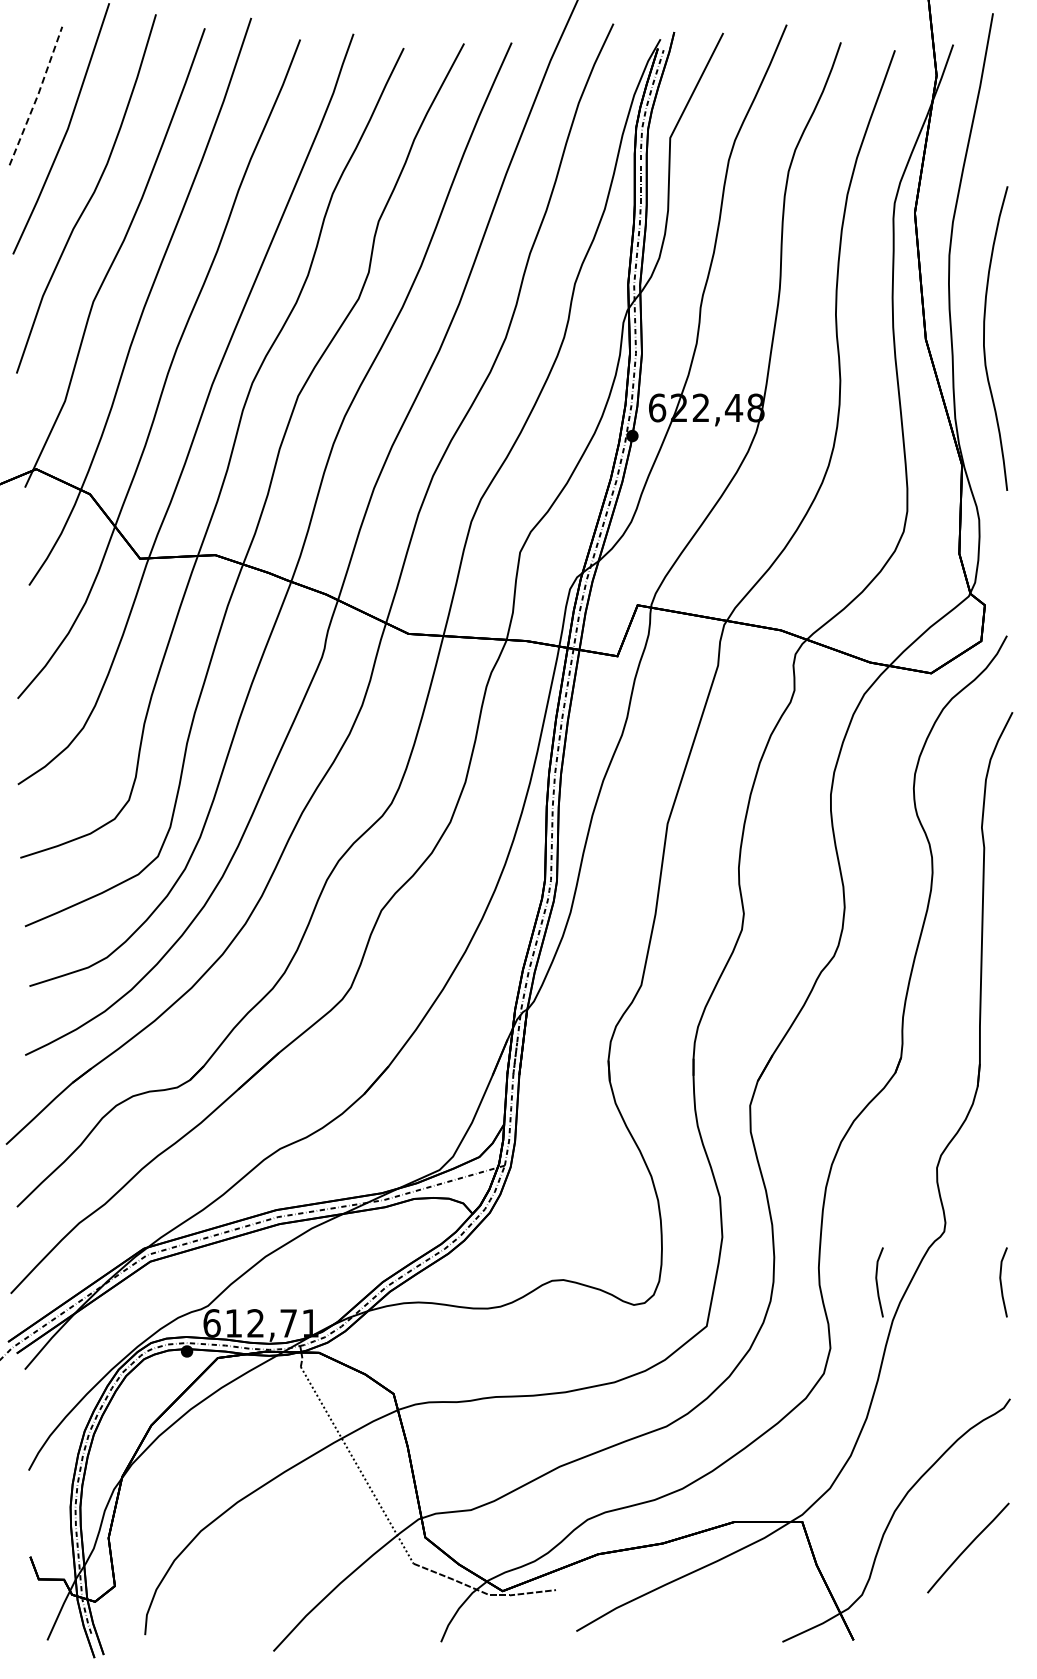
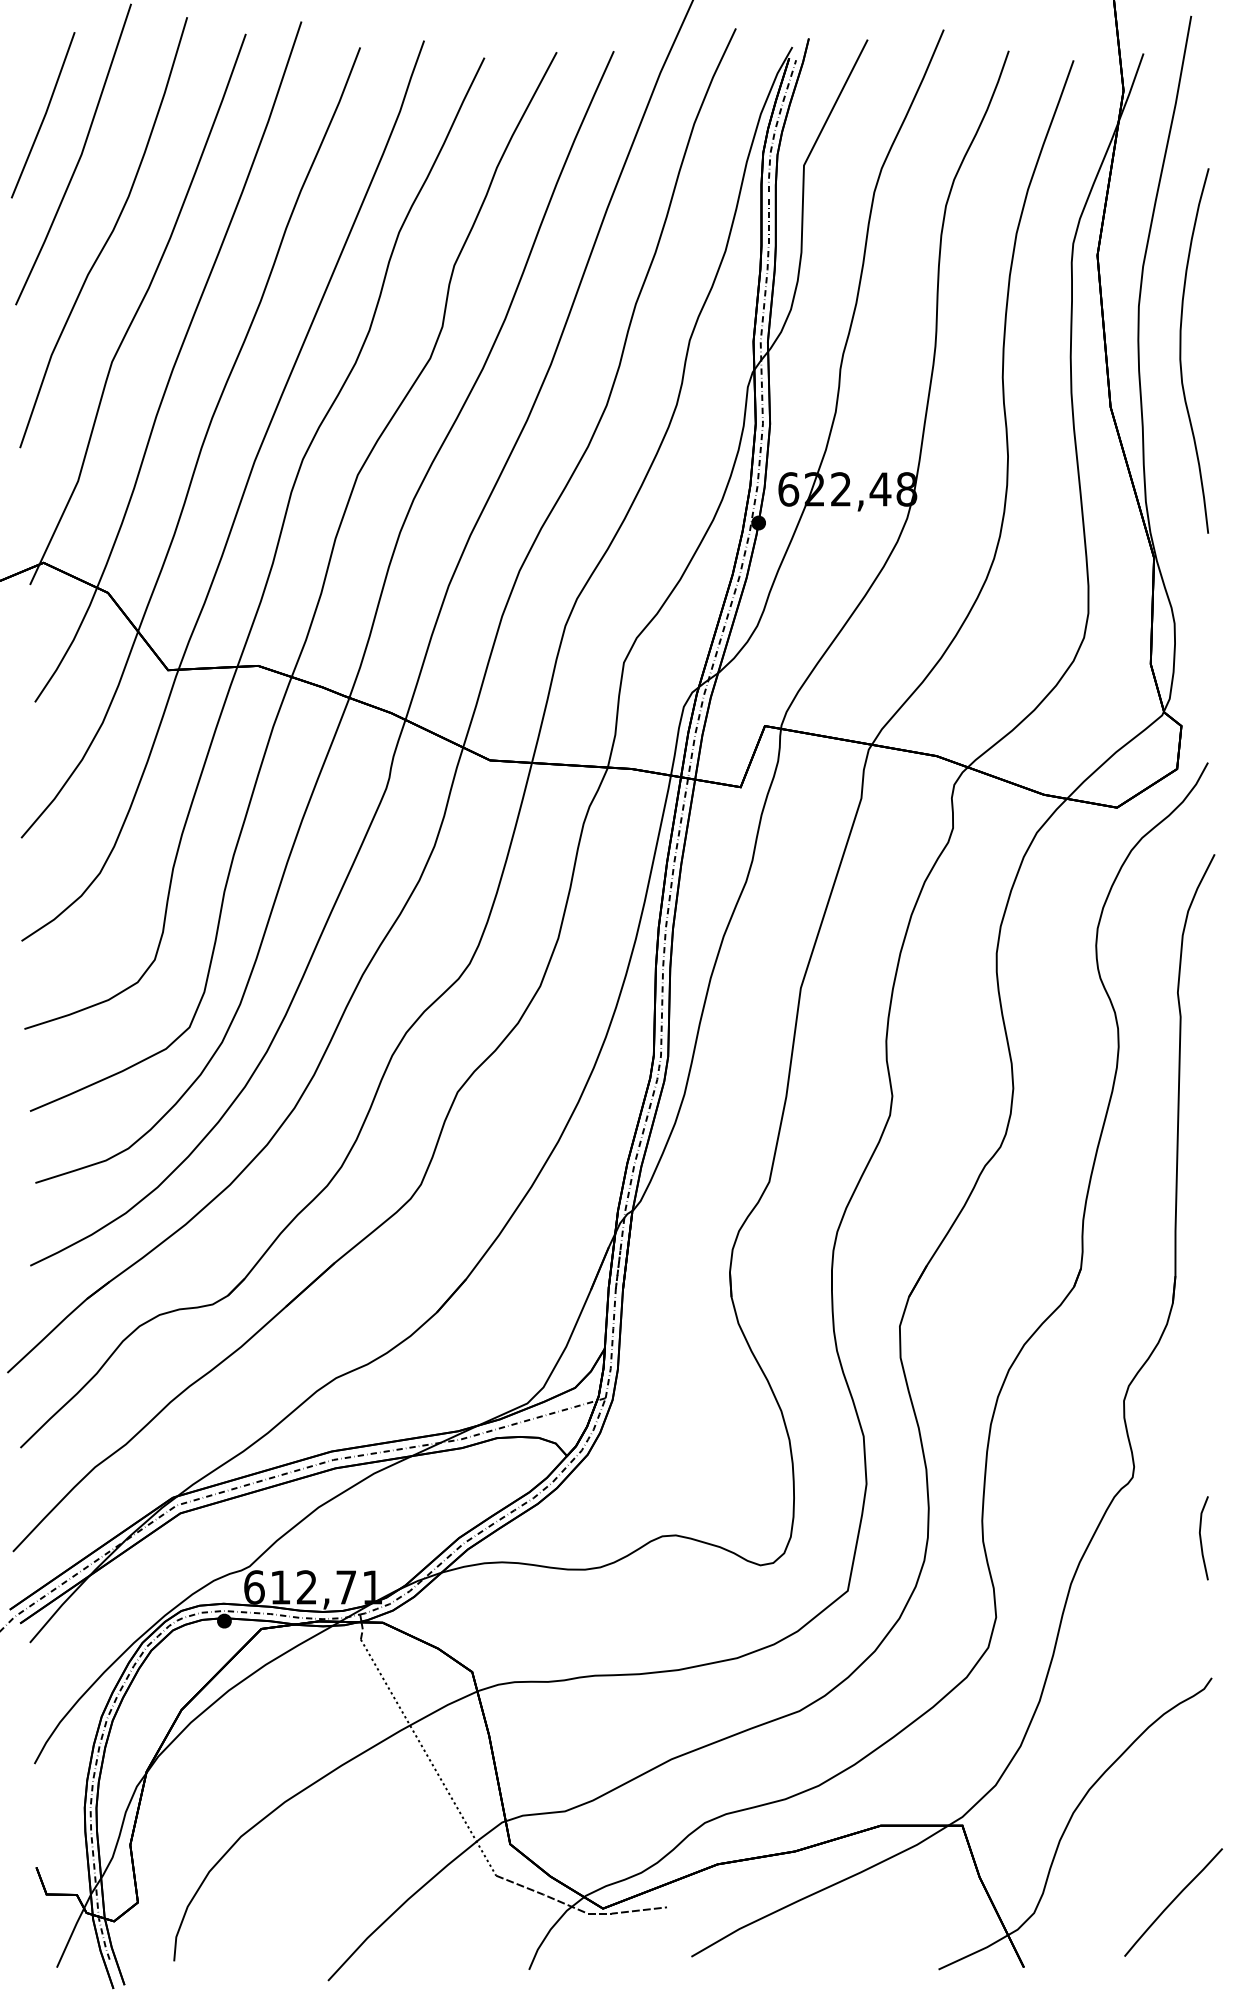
line: (37, 96) -> (45, 115), dashed -> solid
curve: (984, 338) -> (1180, 350), moved
line: (877, 1282) -> (1052, 1538), removed
curve: (968, 1547) -> (1173, 1901), moved

